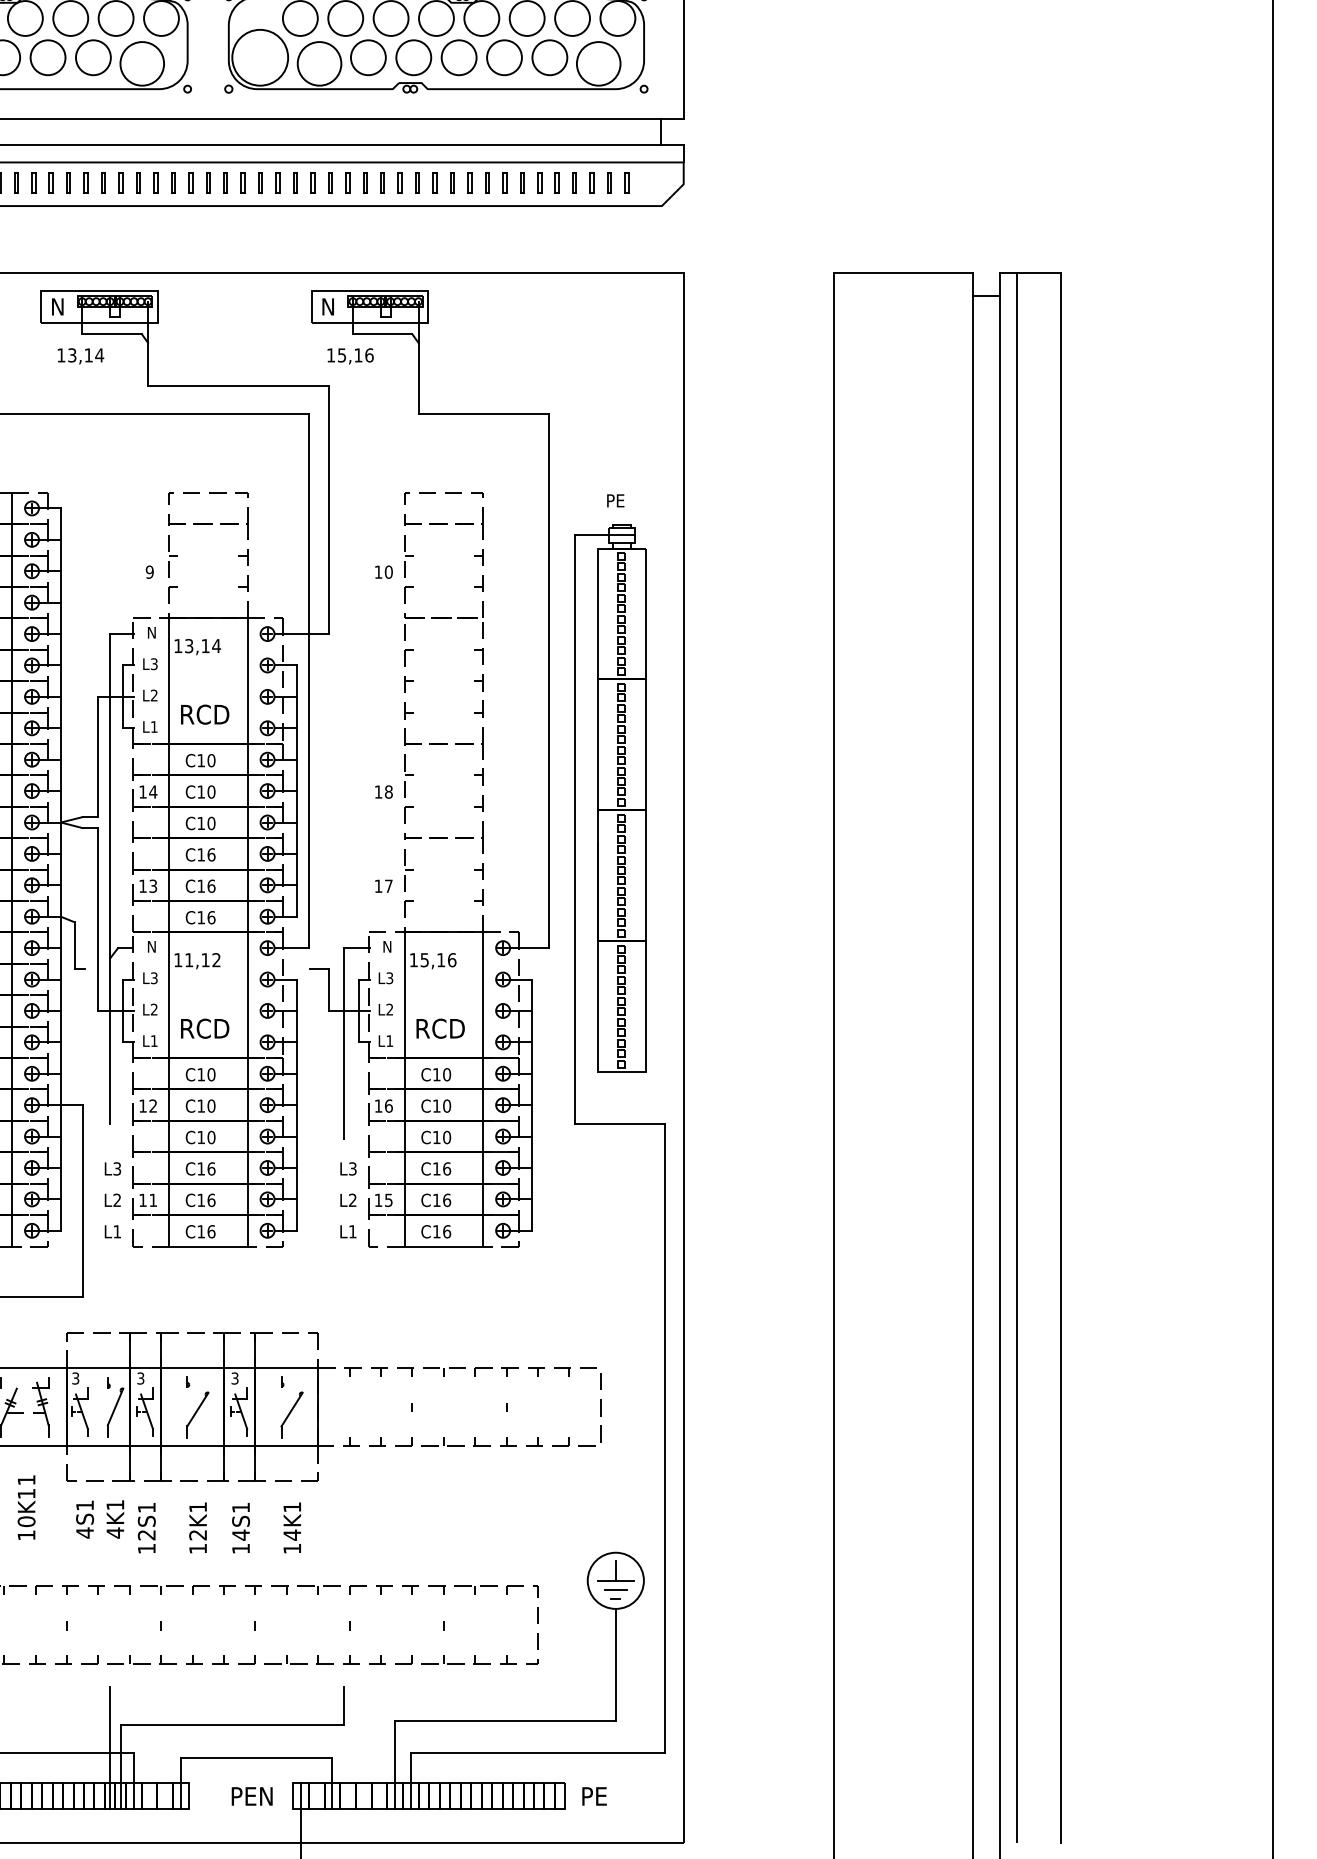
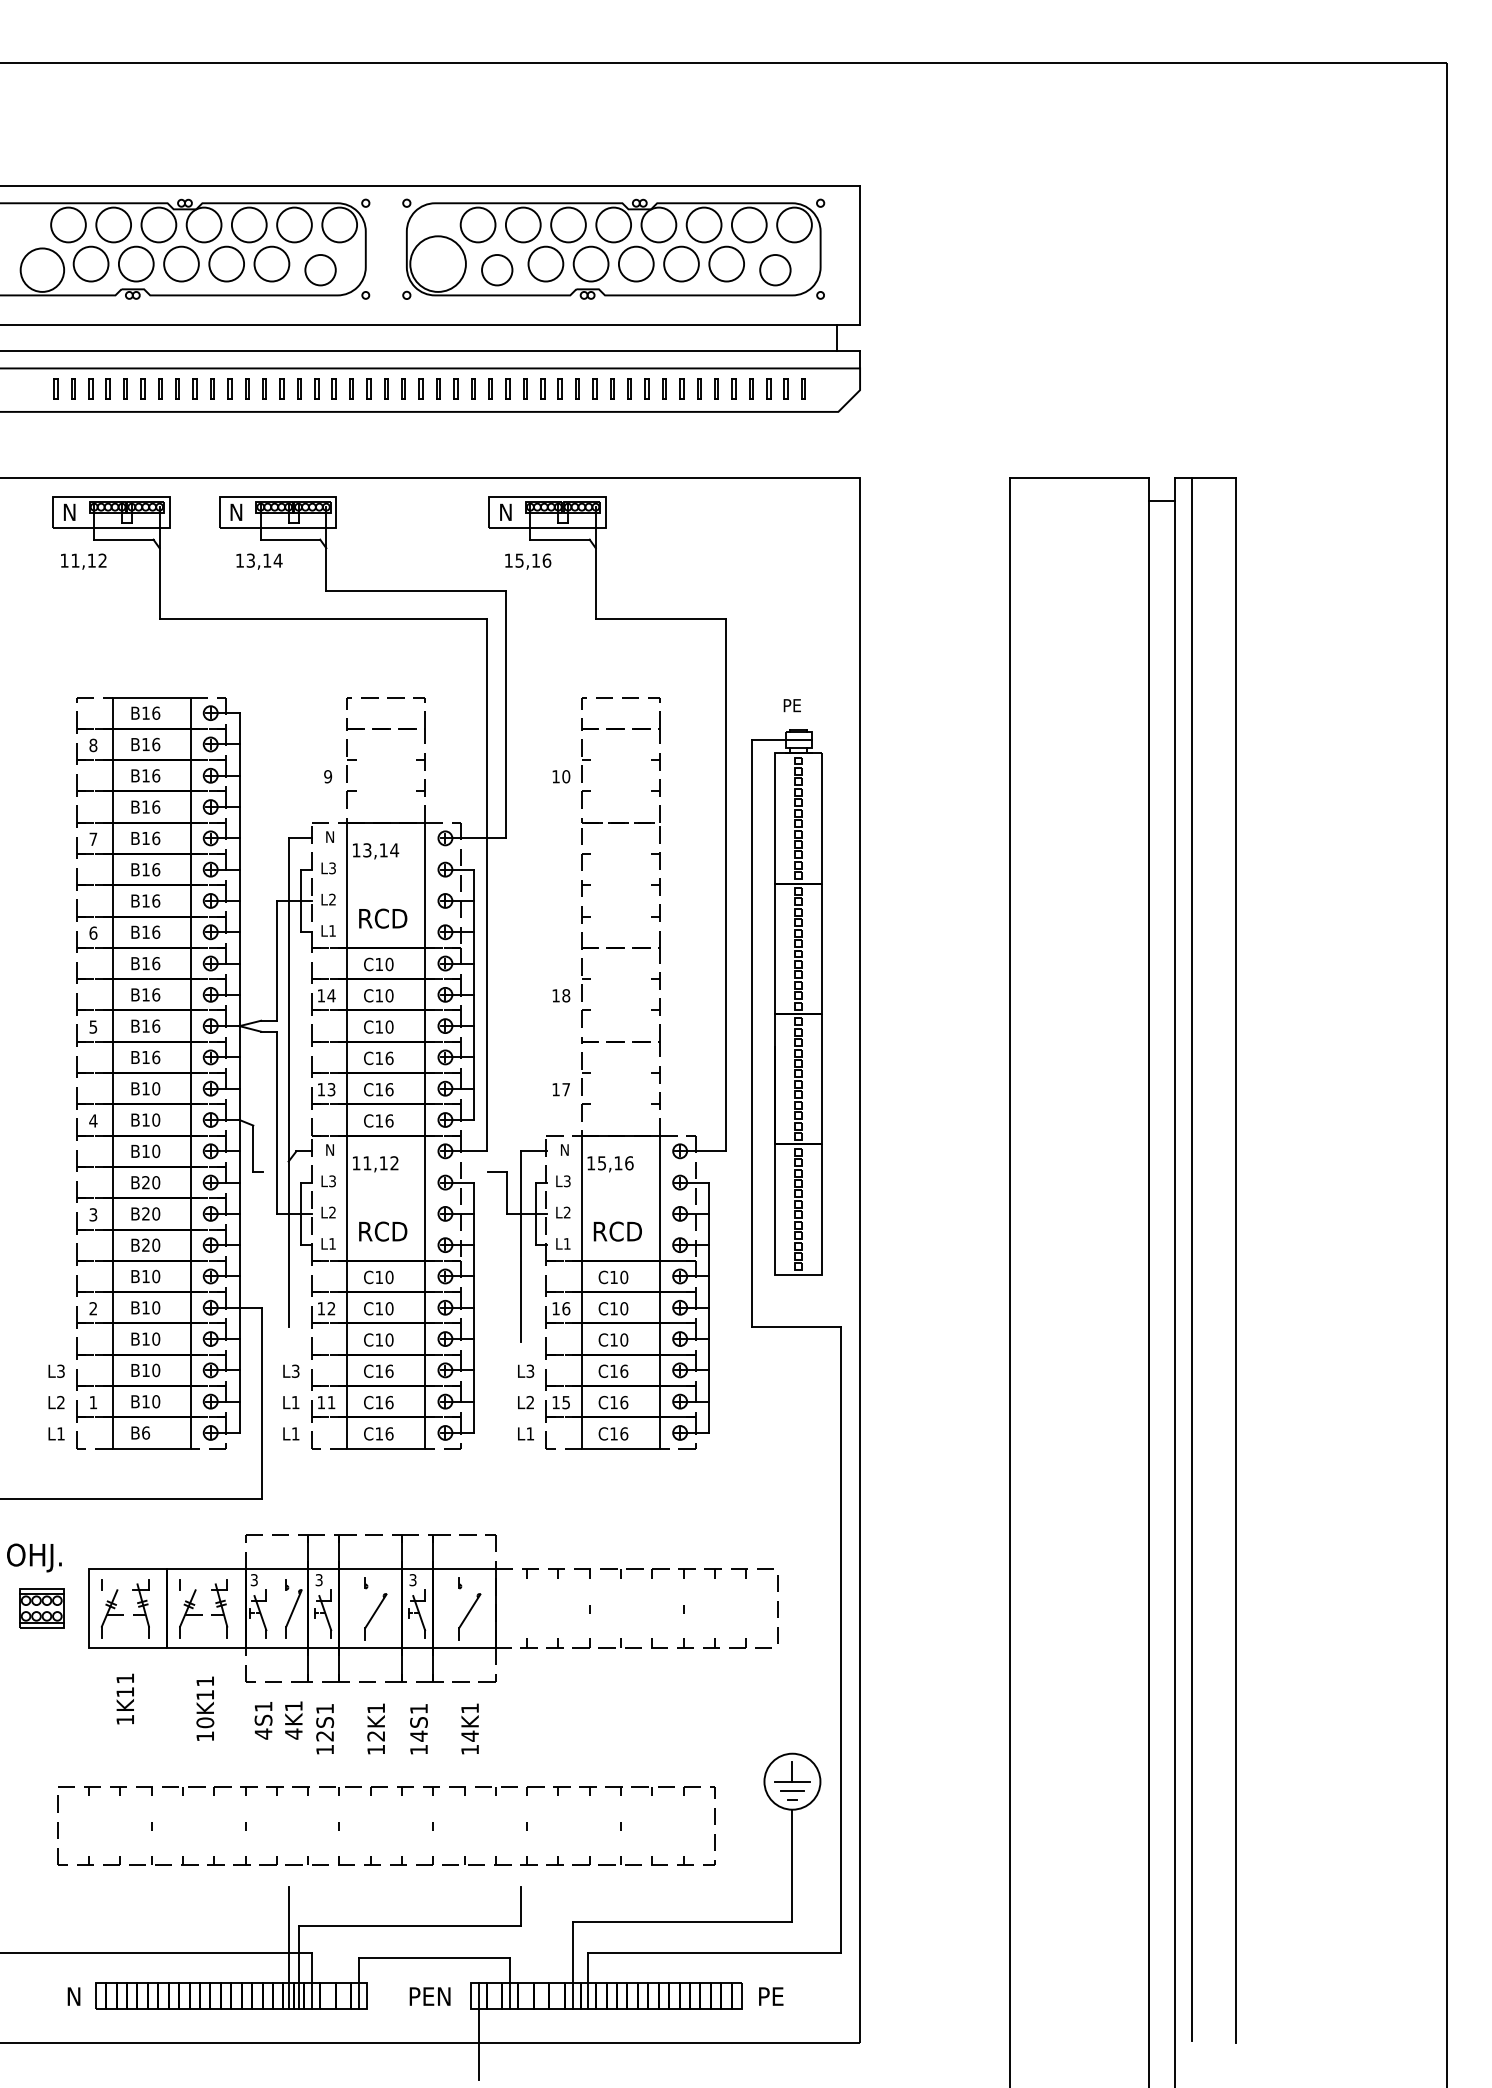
circle: (142, 63) -> (320, 269), size x0.7
circle: (318, 63) -> (496, 269), size x0.7
circle: (598, 63) -> (775, 269), size x0.7
text: (117, 1199) -> (295, 1401), L2 -> L1

